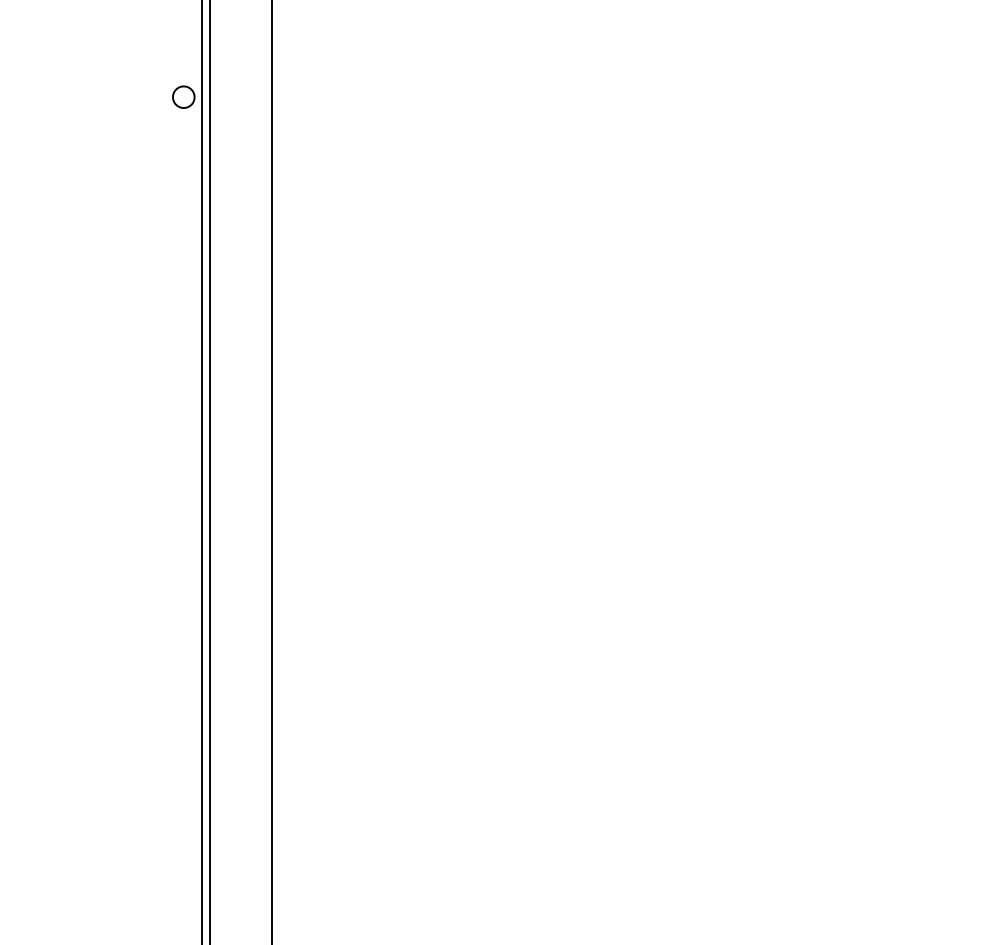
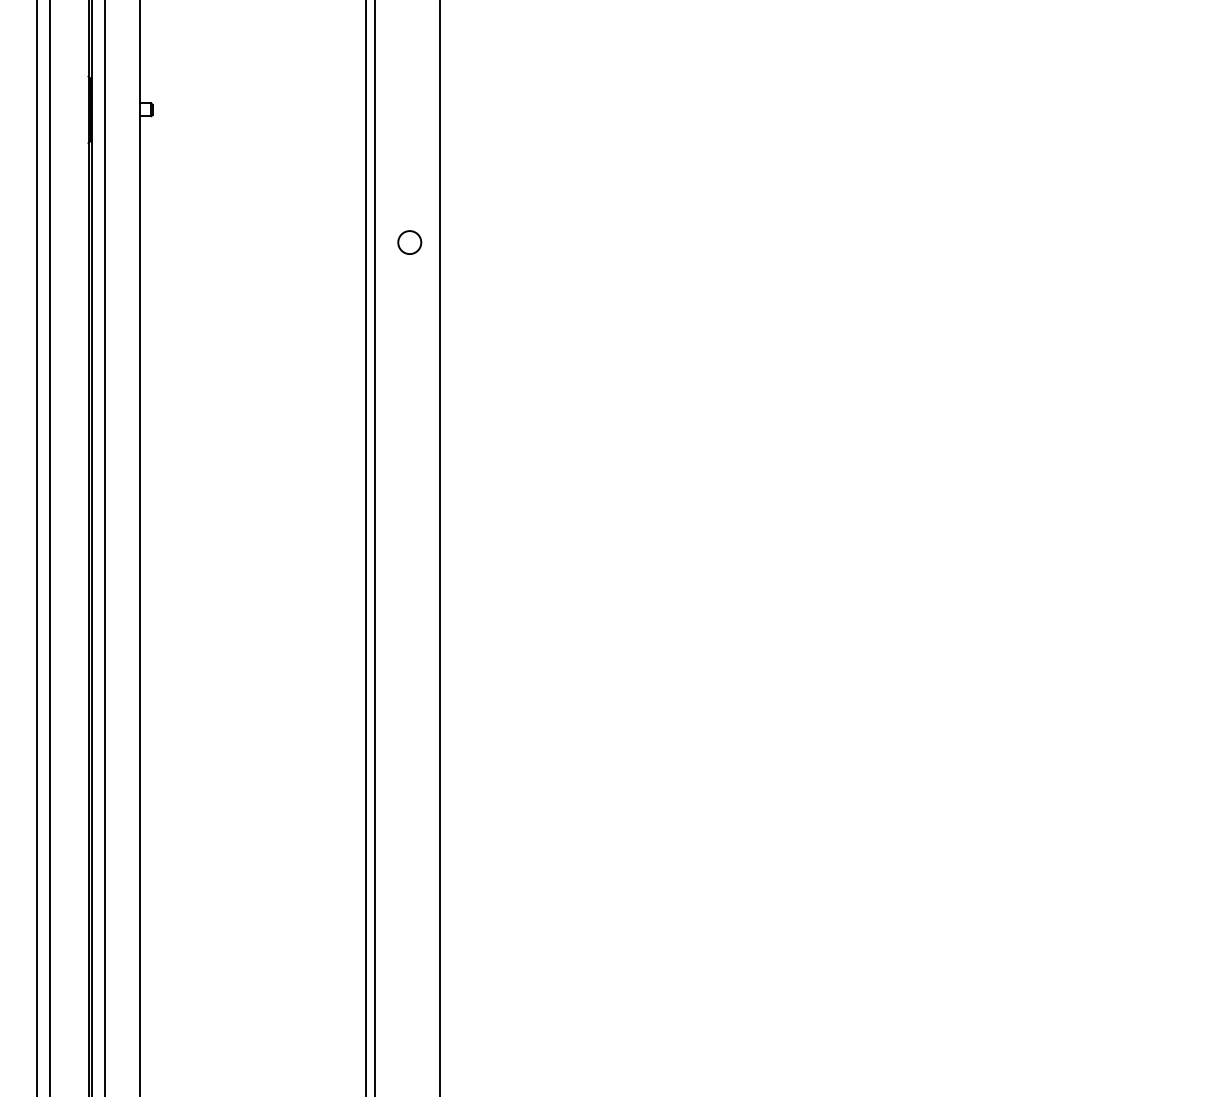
circle: (183, 97) -> (409, 242), moved

